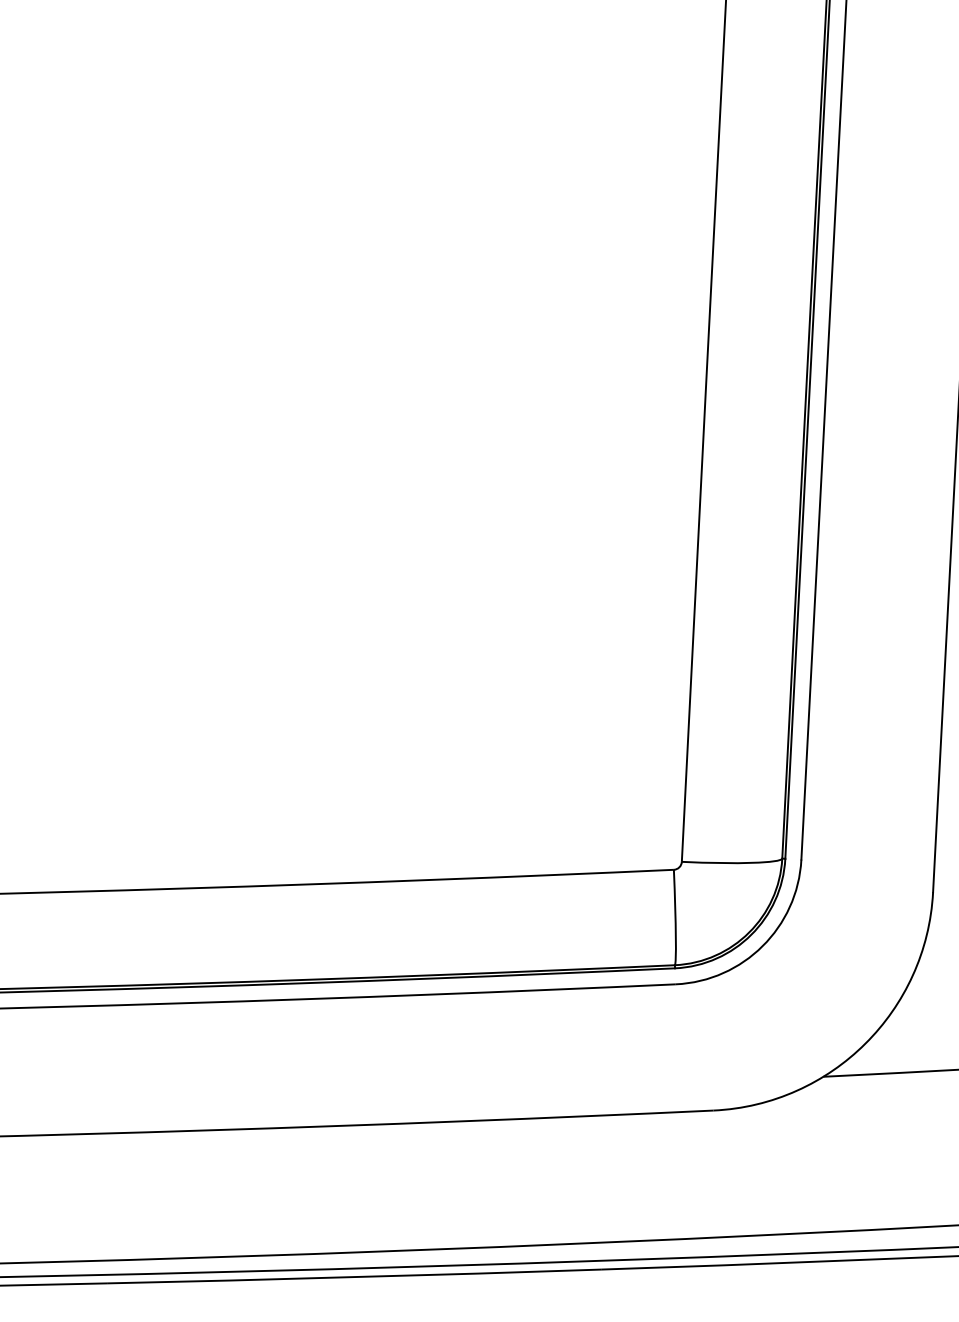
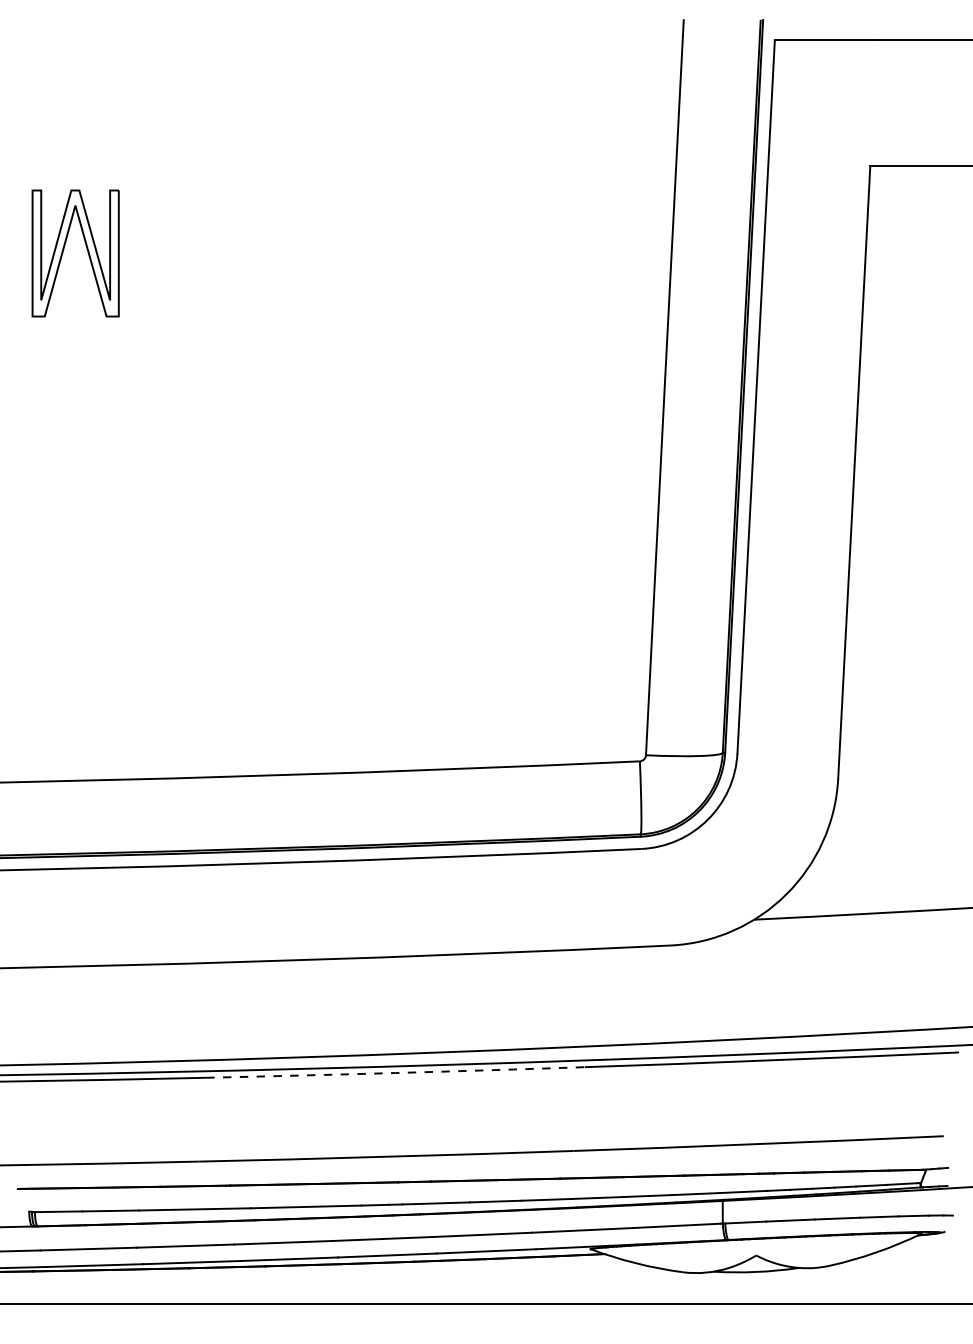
arc: (354, 1277) -> (395, 1073), solid -> dashed

